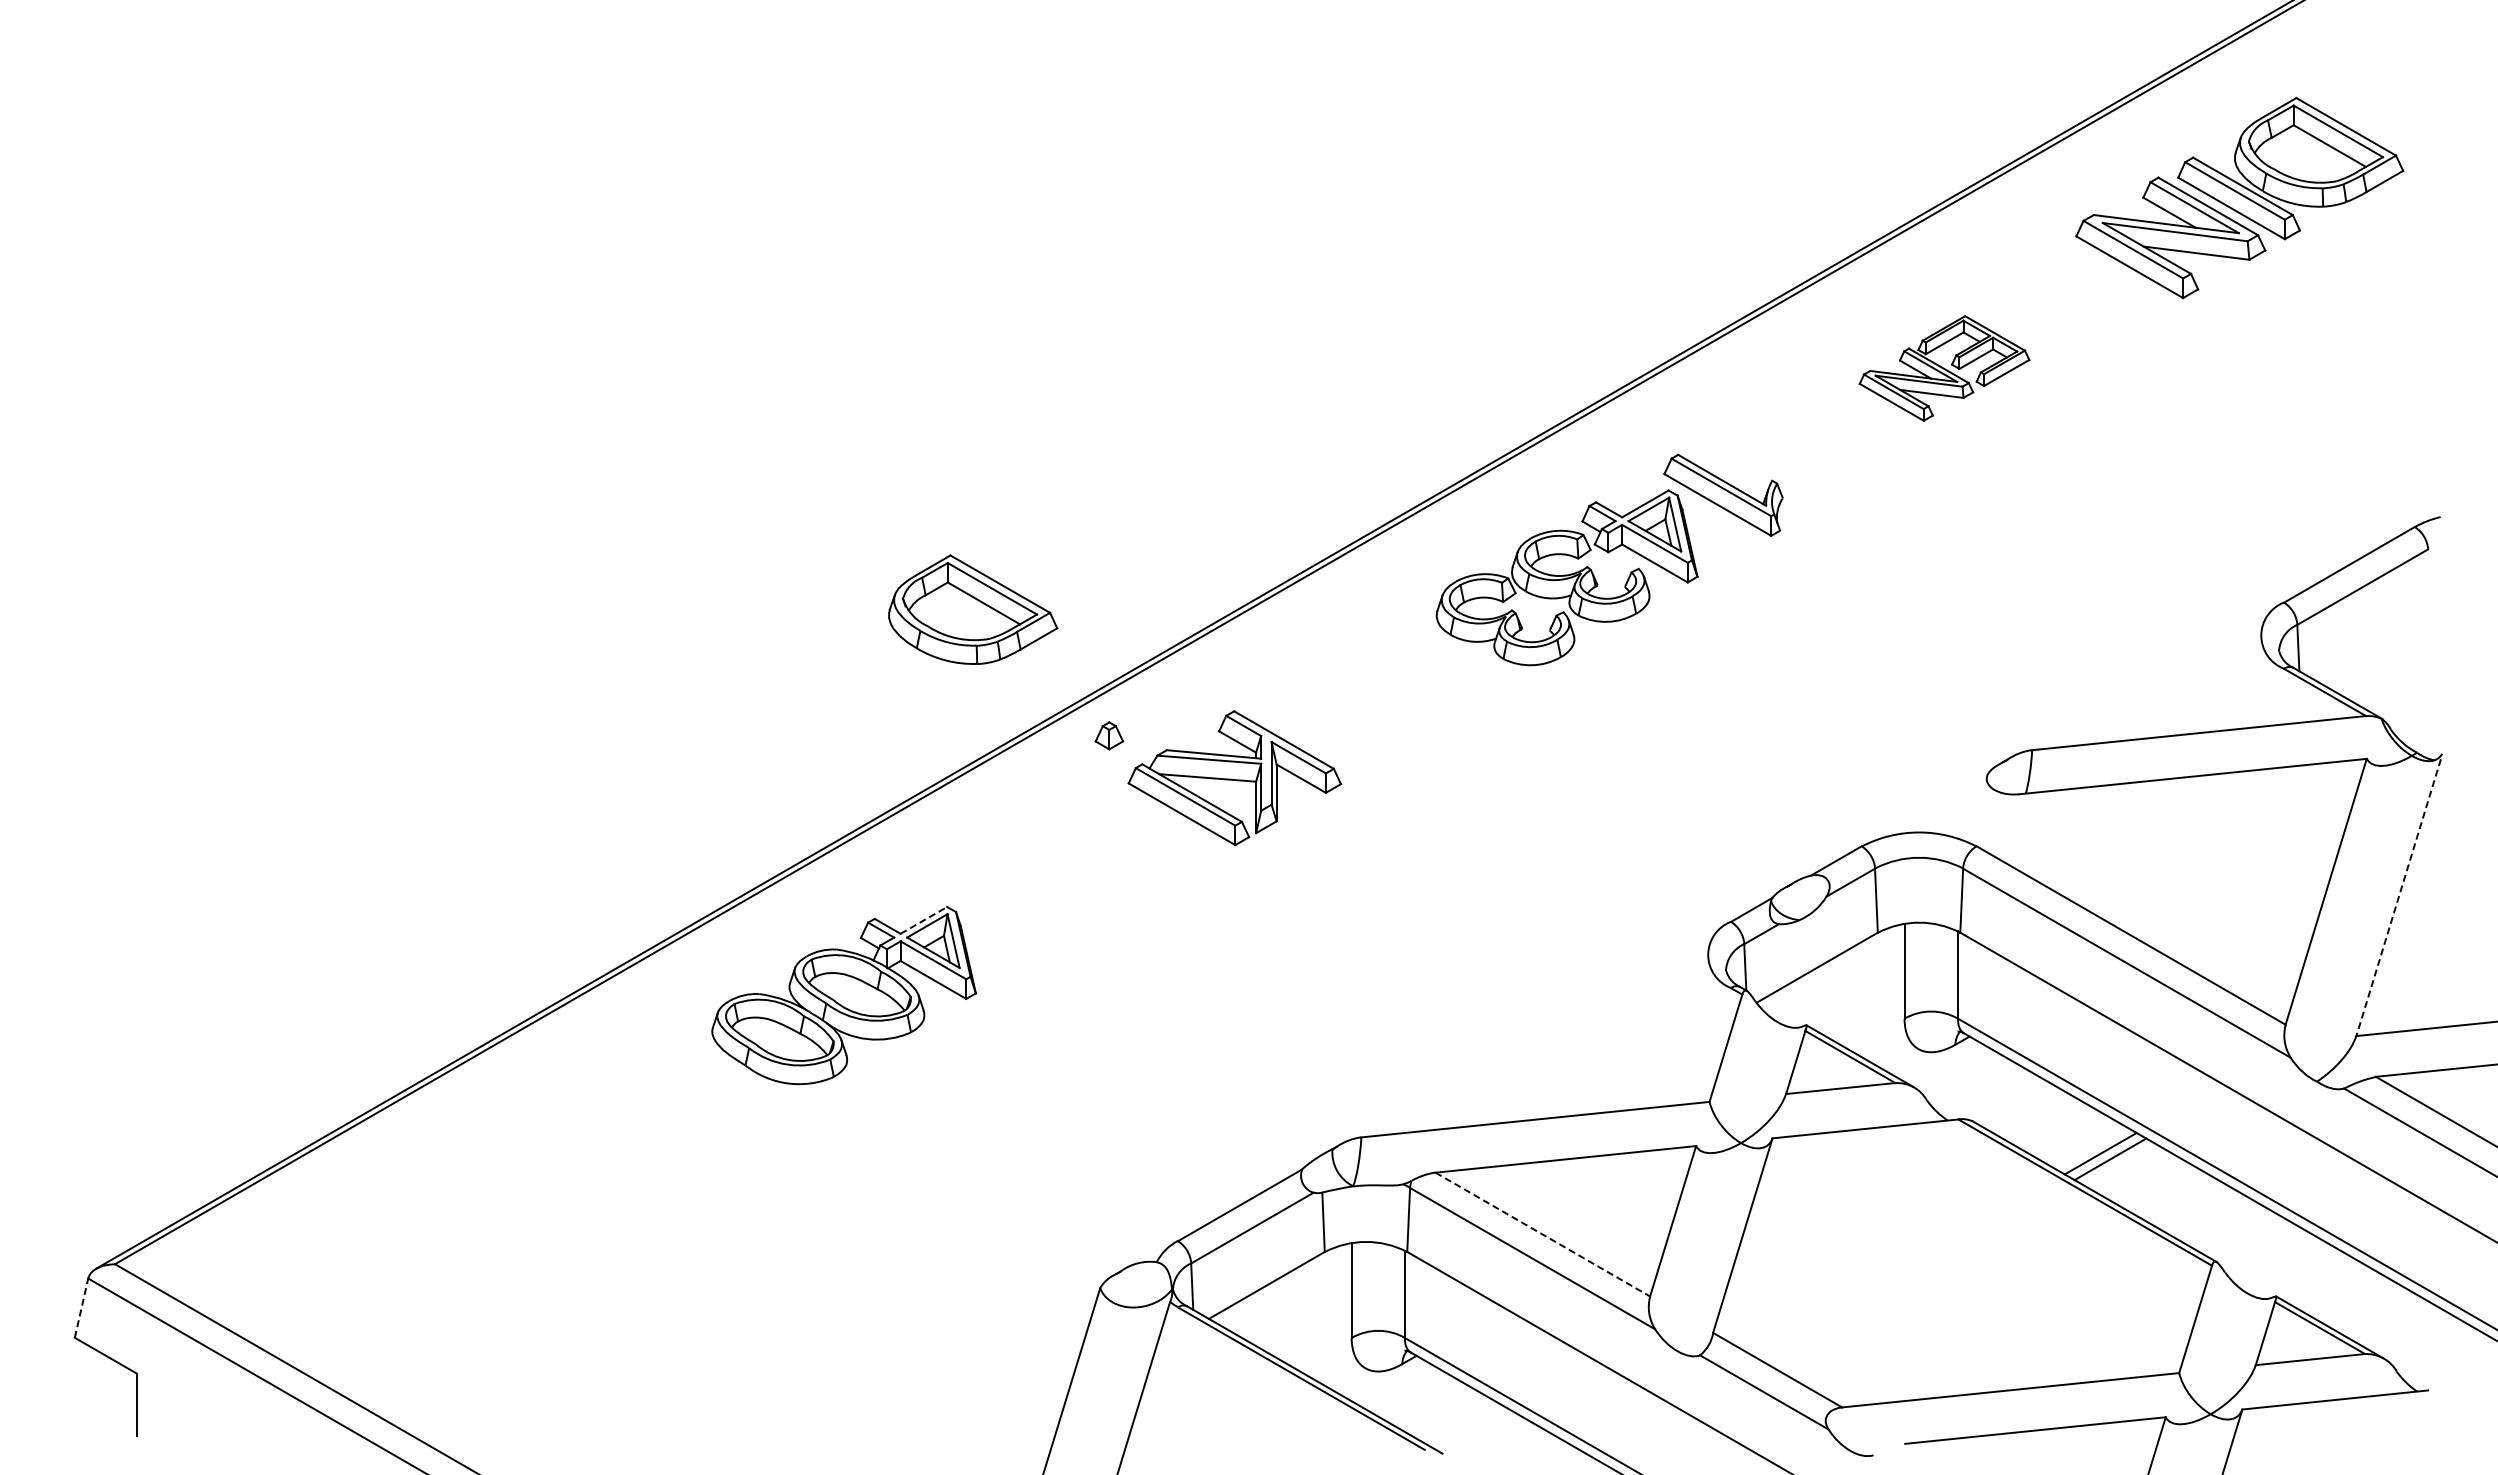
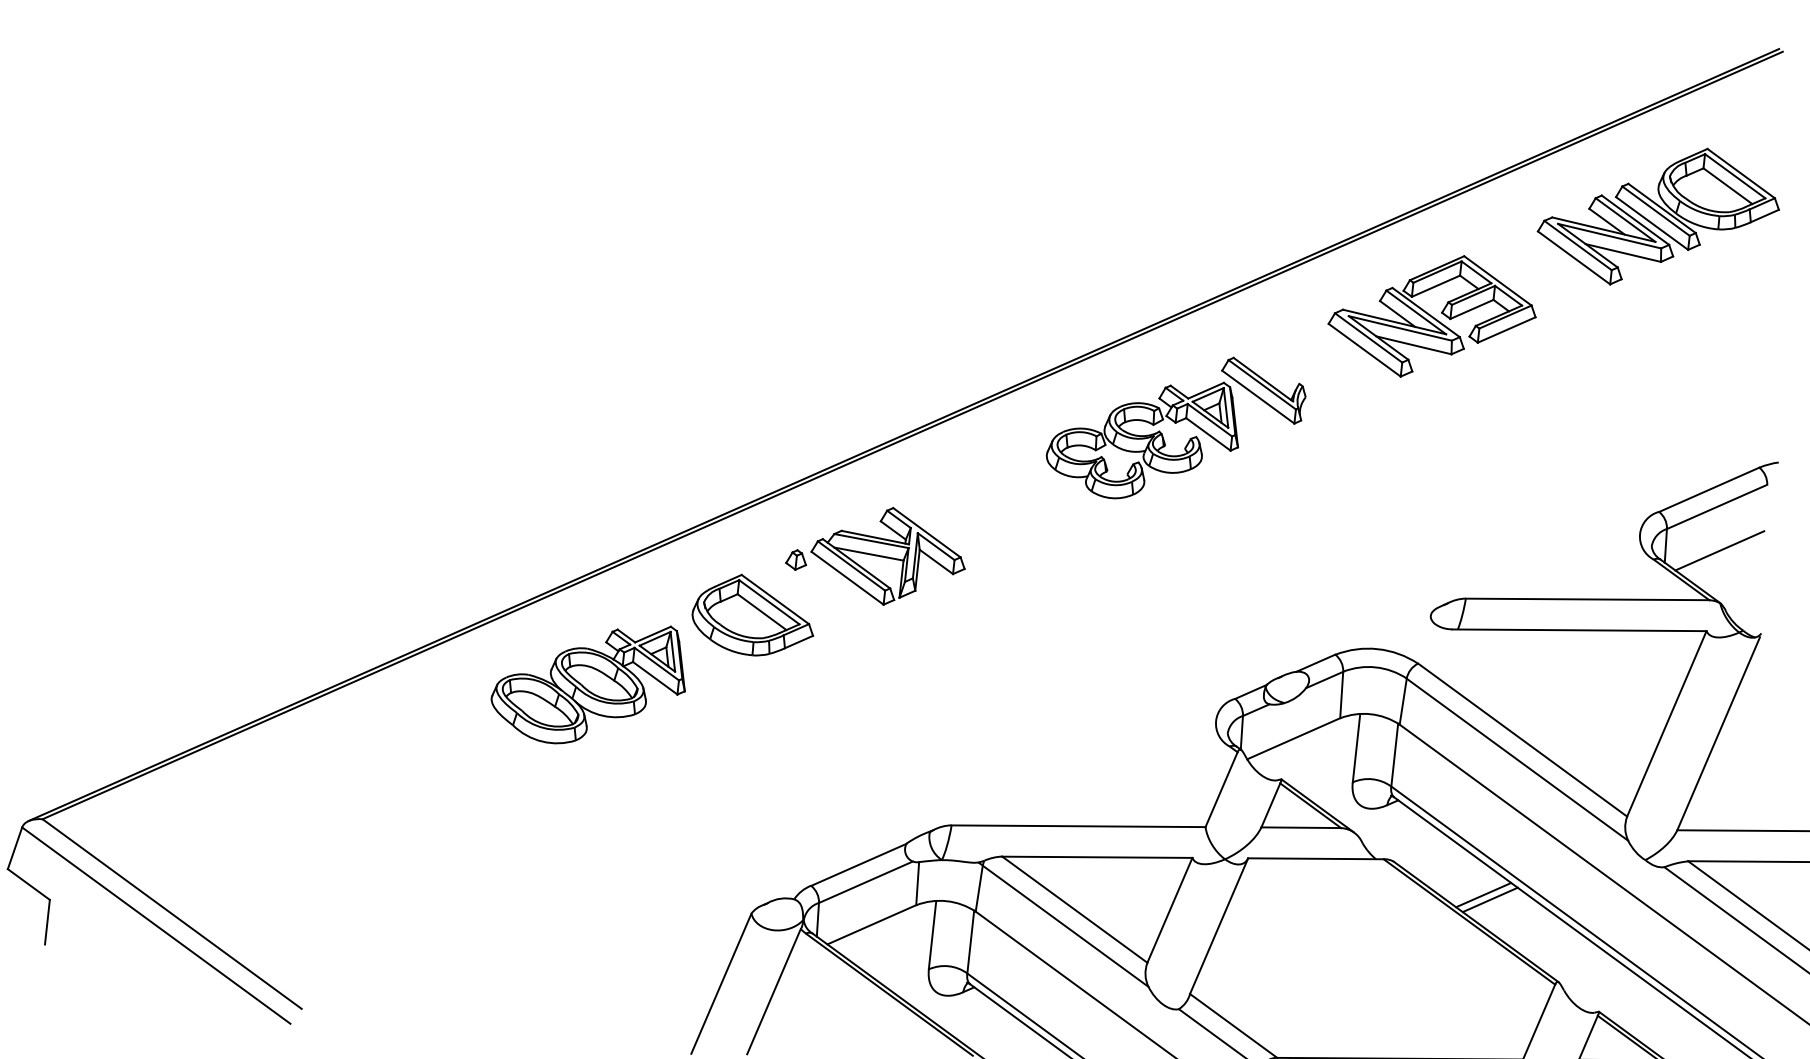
part: (1944, 368) -> (1432, 316), size x1.67
part: (973, 609) -> (754, 615), moved
line: (2372, 646) -> (1719, 550), added
part: (1109, 735) -> (796, 559), moved
line: (2398, 897) -> (1718, 733), dashed -> solid
line: (923, 920) -> (652, 634), dashed -> solid
line: (1542, 1234) -> (1074, 909), dashed -> solid
line: (81, 1307) -> (15, 847), dashed -> solid

